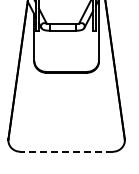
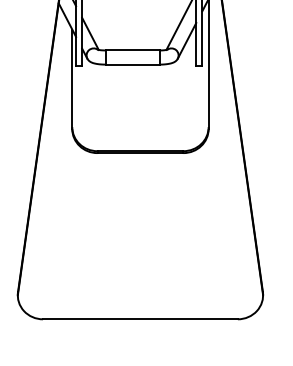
line: (66, 151) -> (140, 318), dashed -> solid

